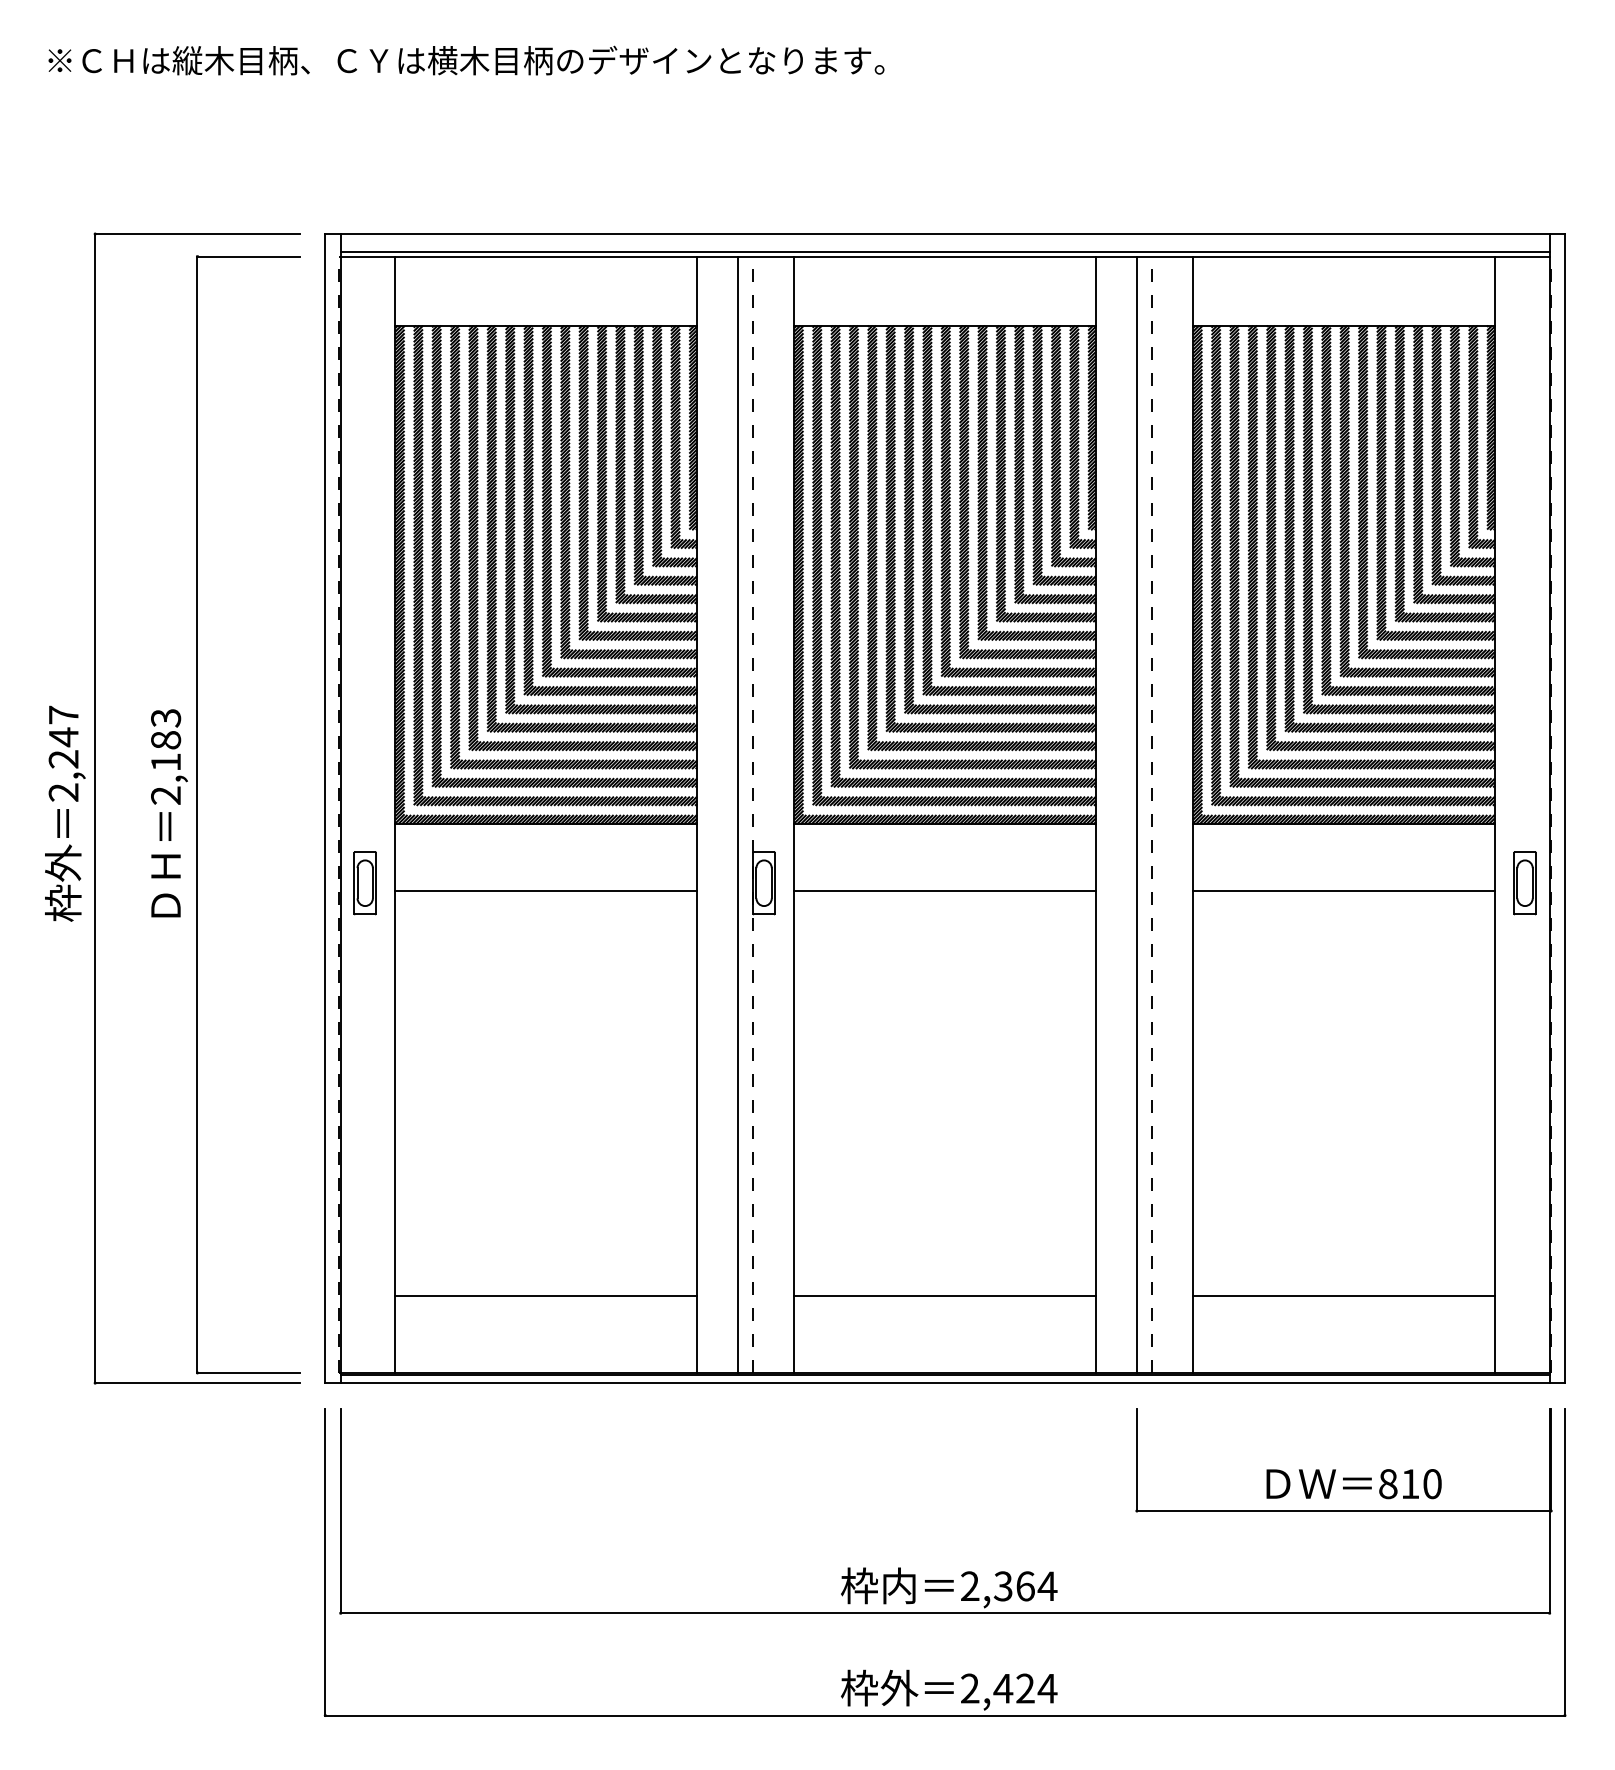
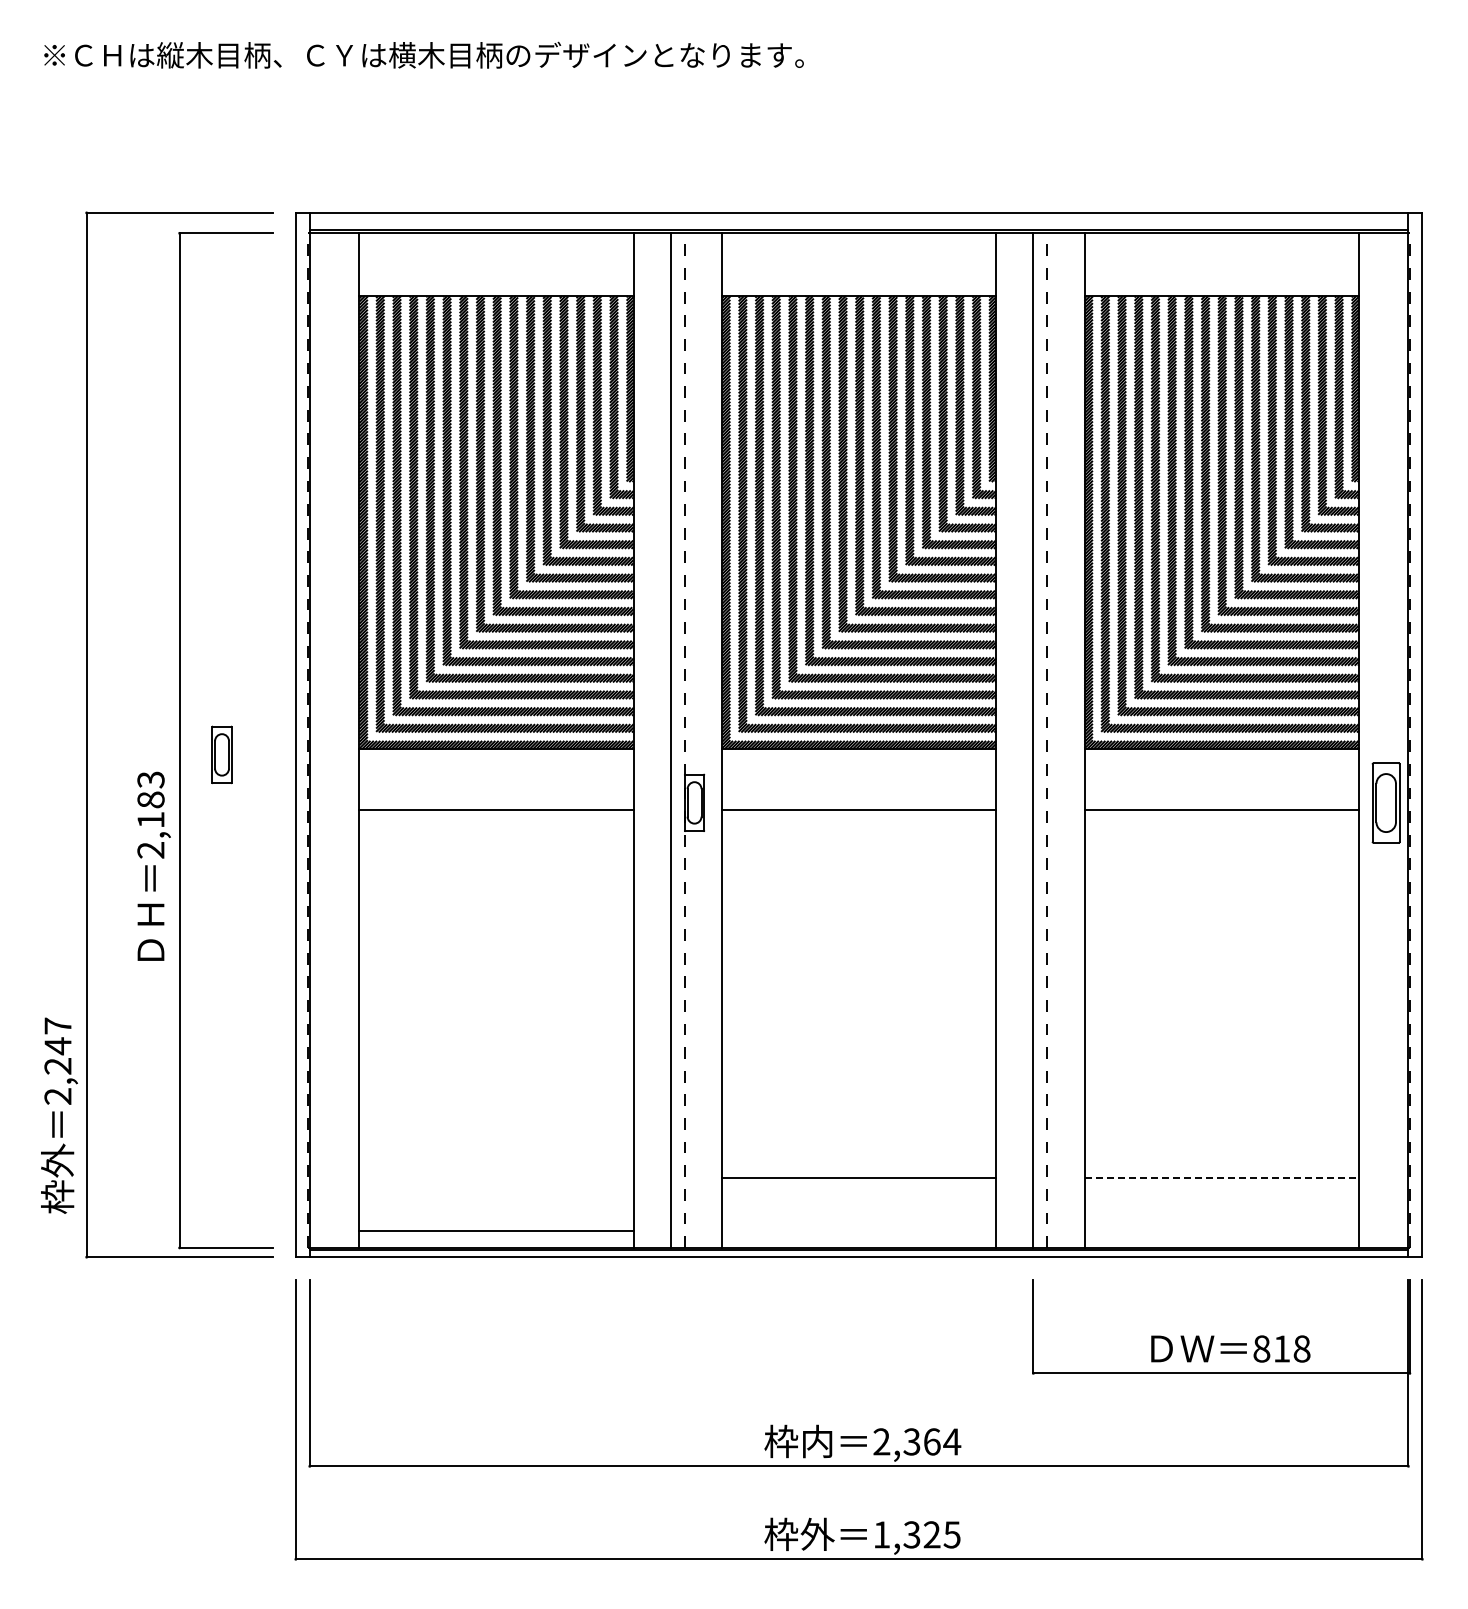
text: (168, 812) -> (153, 865), moved
text: (65, 813) -> (59, 1115), moved
part: (364, 882) -> (221, 754), moved
part: (1524, 882) -> (1385, 802), size x1.4
line: (546, 1296) -> (496, 1231), moved
line: (1344, 1296) -> (1222, 1178), solid -> dashed
text: (1431, 1483) -> (1301, 1348), 810 -> 818
text: (1009, 1688) -> (917, 1534), 2,424 -> 1,325

